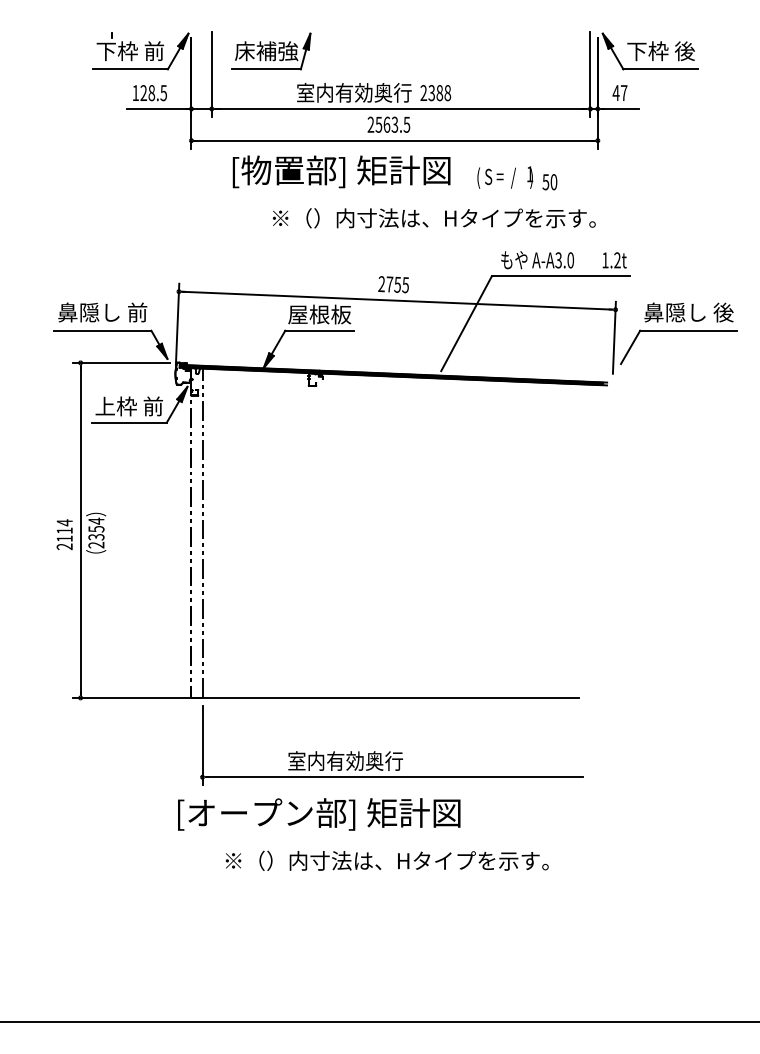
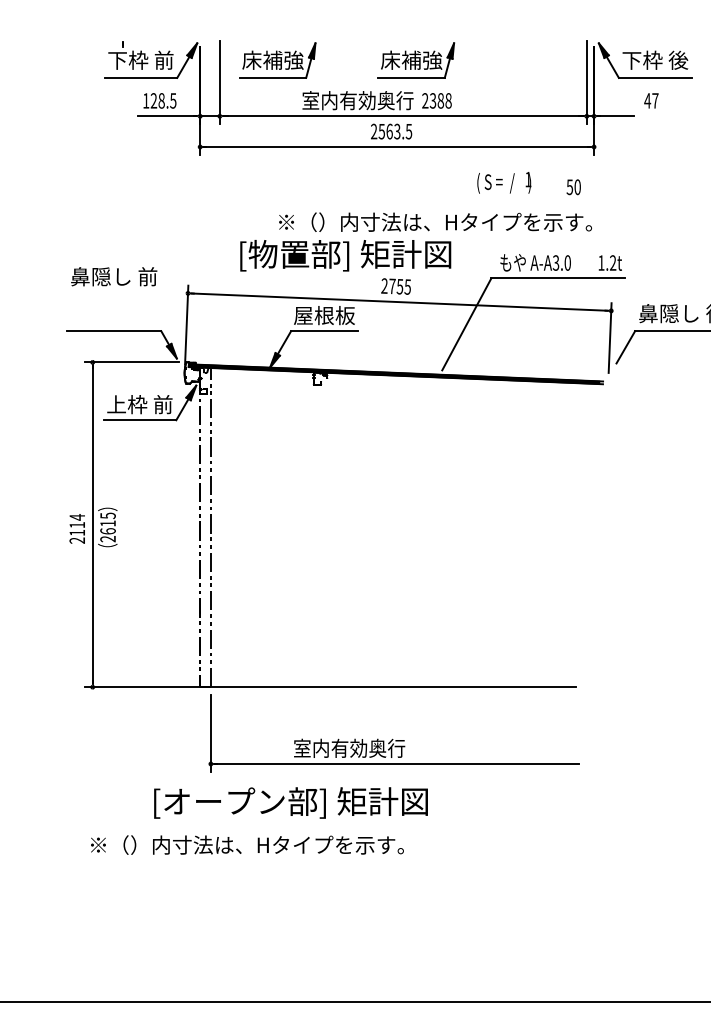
part: (414, 51) -> (416, 60), added
text: (619, 92) -> (650, 100), moved
text: (341, 171) -> (345, 255), moved
text: (549, 182) -> (573, 187), moved
text: (102, 312) -> (113, 276), moved
text: (96, 528) -> (108, 522), 2354 -> 2615
text: (319, 814) -> (291, 803), moved
text: (386, 860) -> (246, 844), moved

